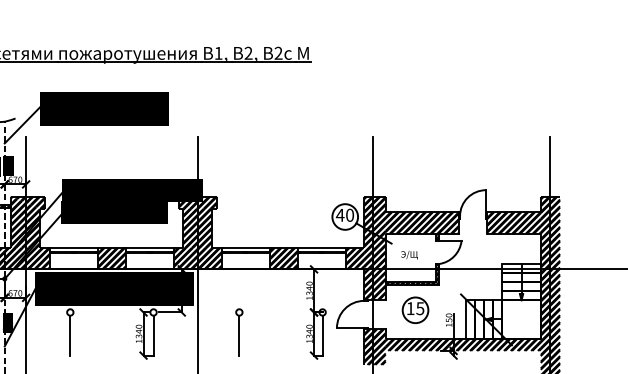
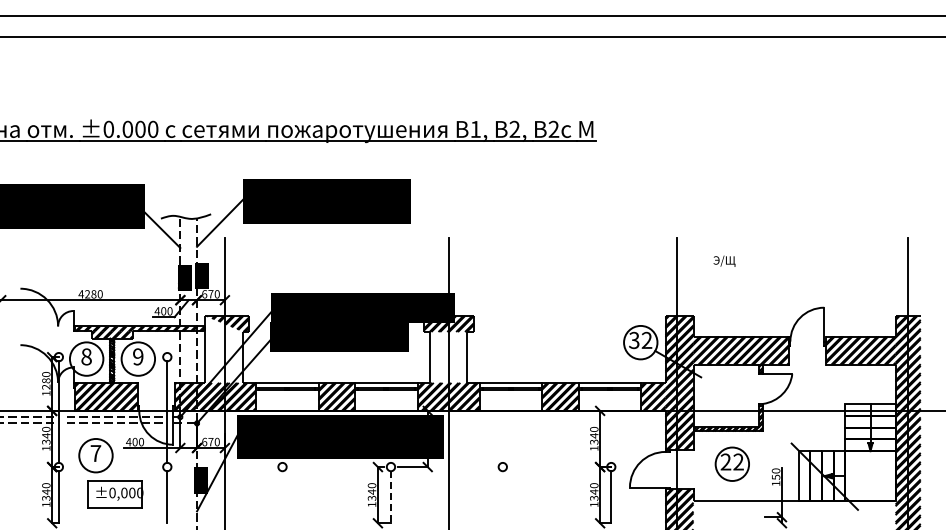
text: (345, 215) -> (640, 340), 40 -> 32
hatch: (25, 222) -> (224, 349), removed
hatch: (197, 228) -> (448, 357), removed
text: (409, 254) -> (724, 260), moved
text: (414, 308) -> (731, 461), 15 -> 22
line: (70, 335) -> (282, 497), removed
line: (153, 335) -> (390, 497), solid -> dashed
line: (239, 335) -> (502, 497), removed
hatch: (463, 345) -> (794, 509), removed

